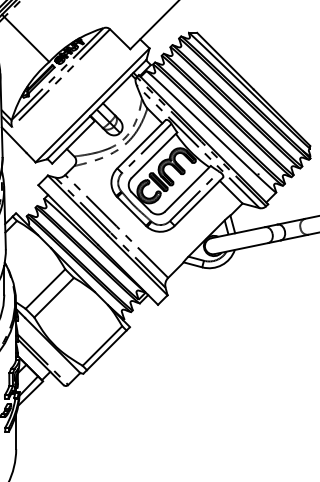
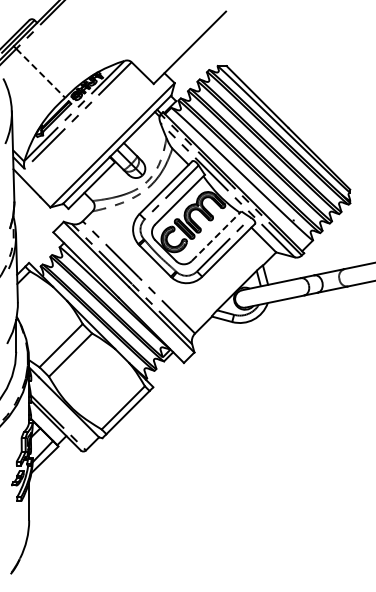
line: (26, 39) -> (40, 73), solid -> dashed
line: (187, 188) -> (216, 235), solid -> dashed

